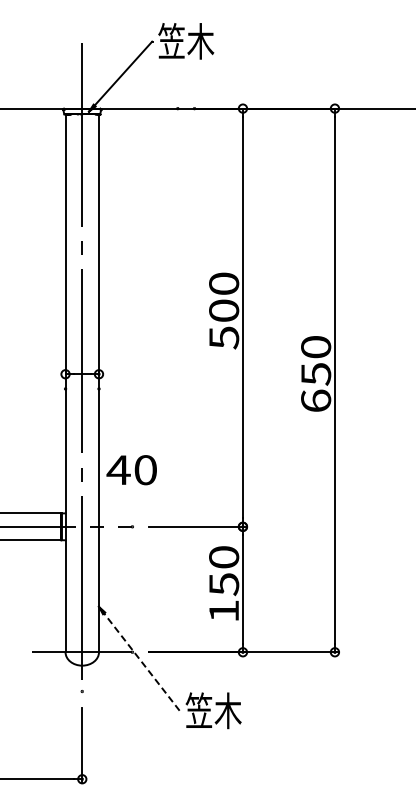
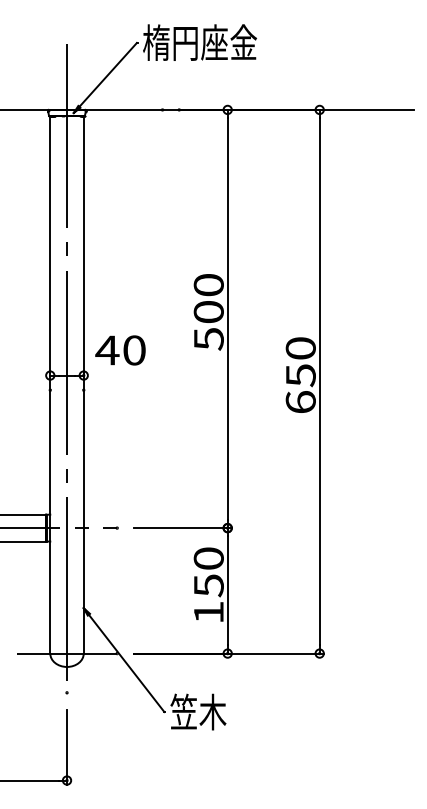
text: (215, 41) -> (200, 42), 笠木 -> 楕円座金
text: (131, 470) -> (120, 350), moved
line: (139, 659) -> (124, 660), dashed -> solid

